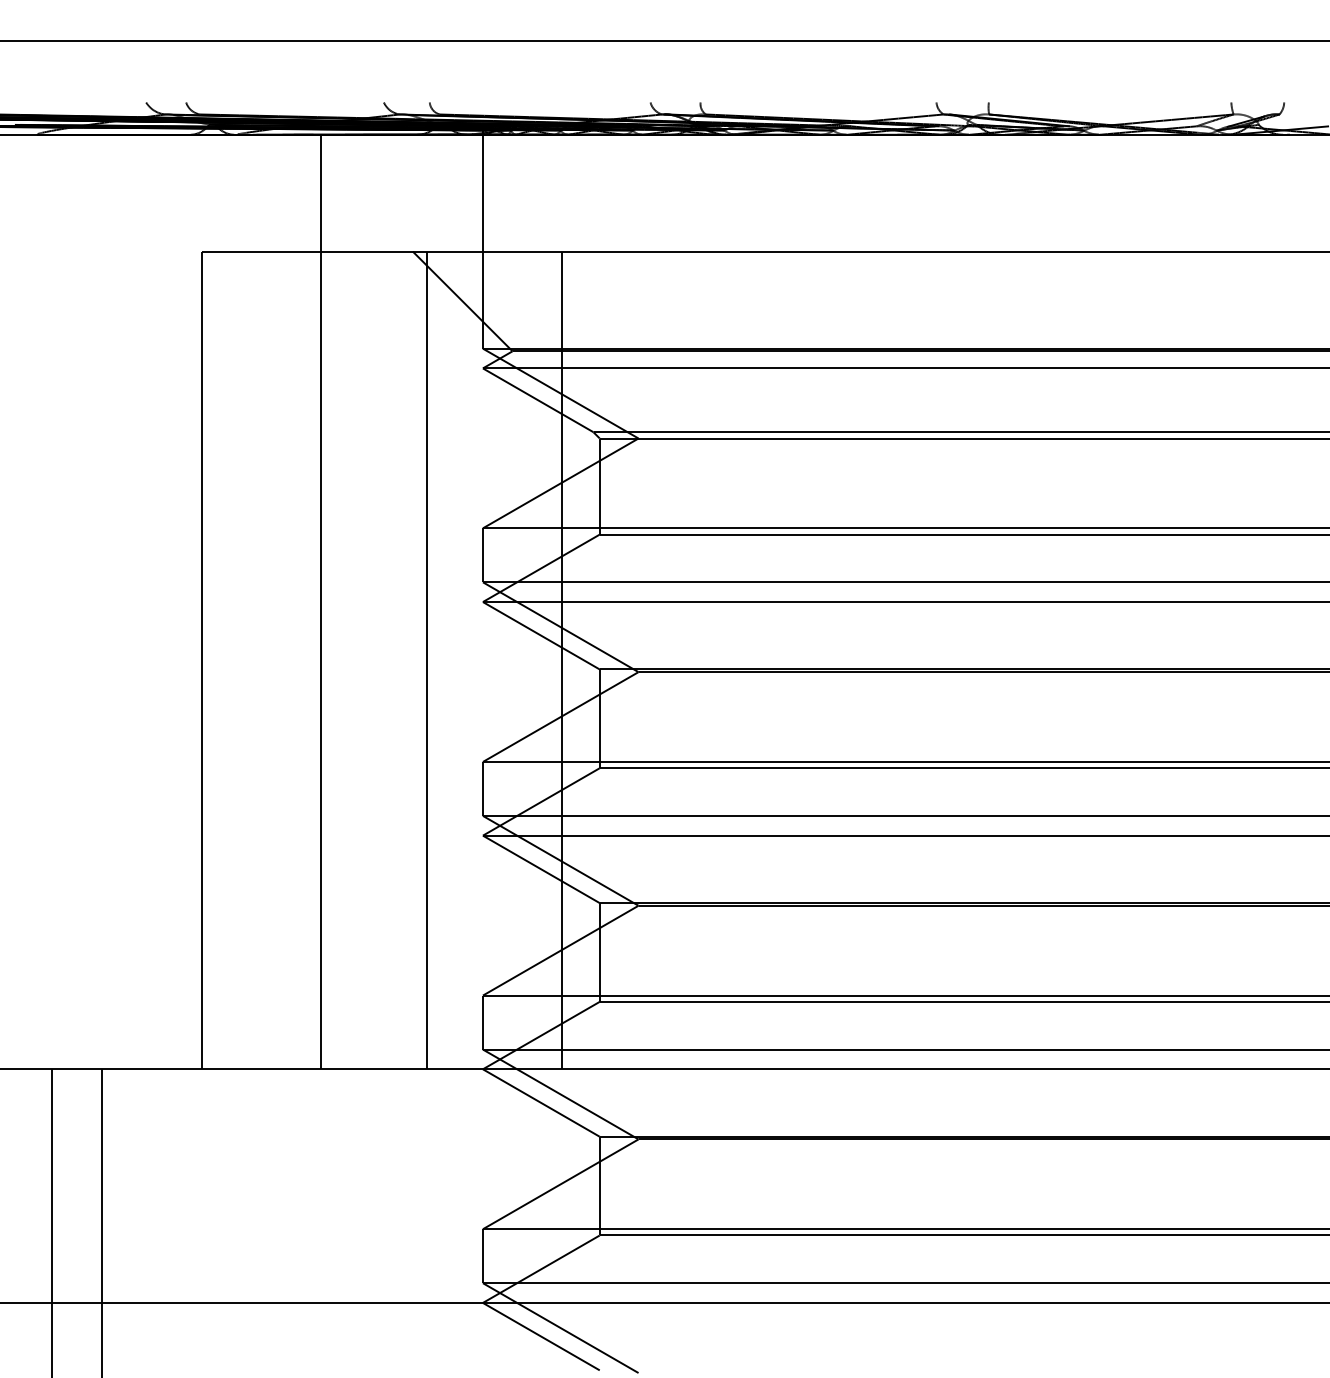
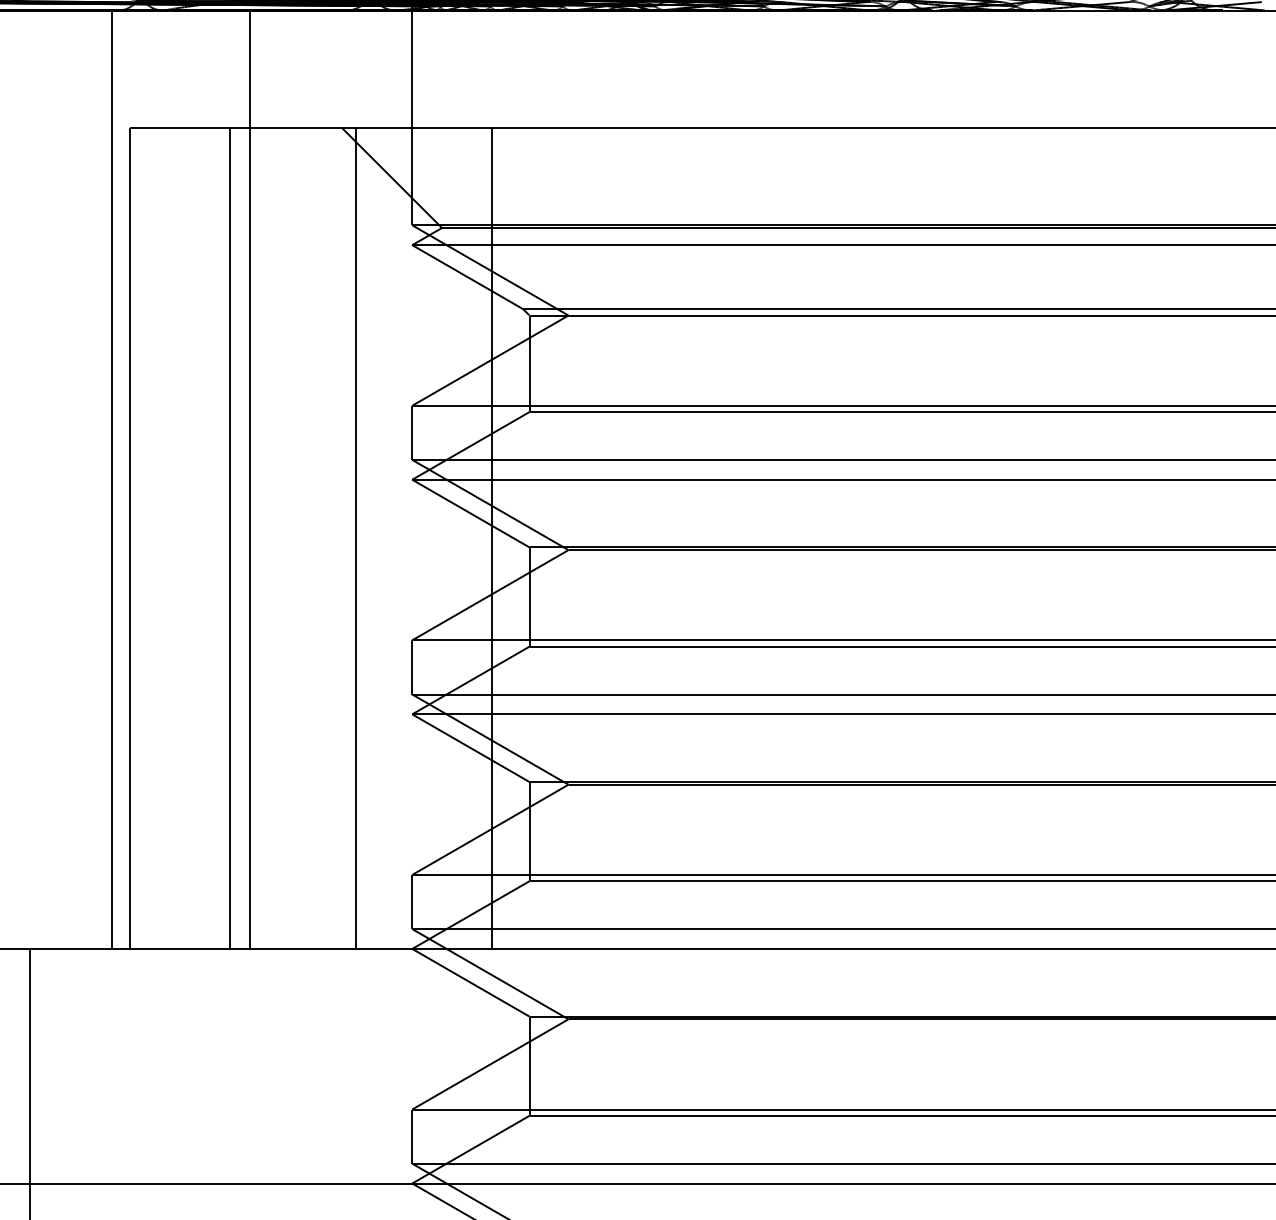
line: (184, 601) -> (112, 479), added
line: (301, 660) -> (230, 538), added

